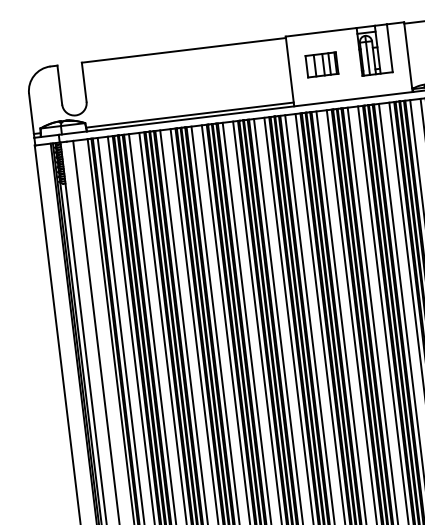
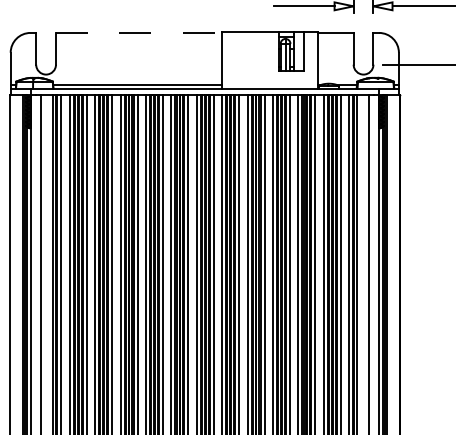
line: (183, 49) -> (138, 32), solid -> dashed
part: (321, 64) -> (247, 57), removed

